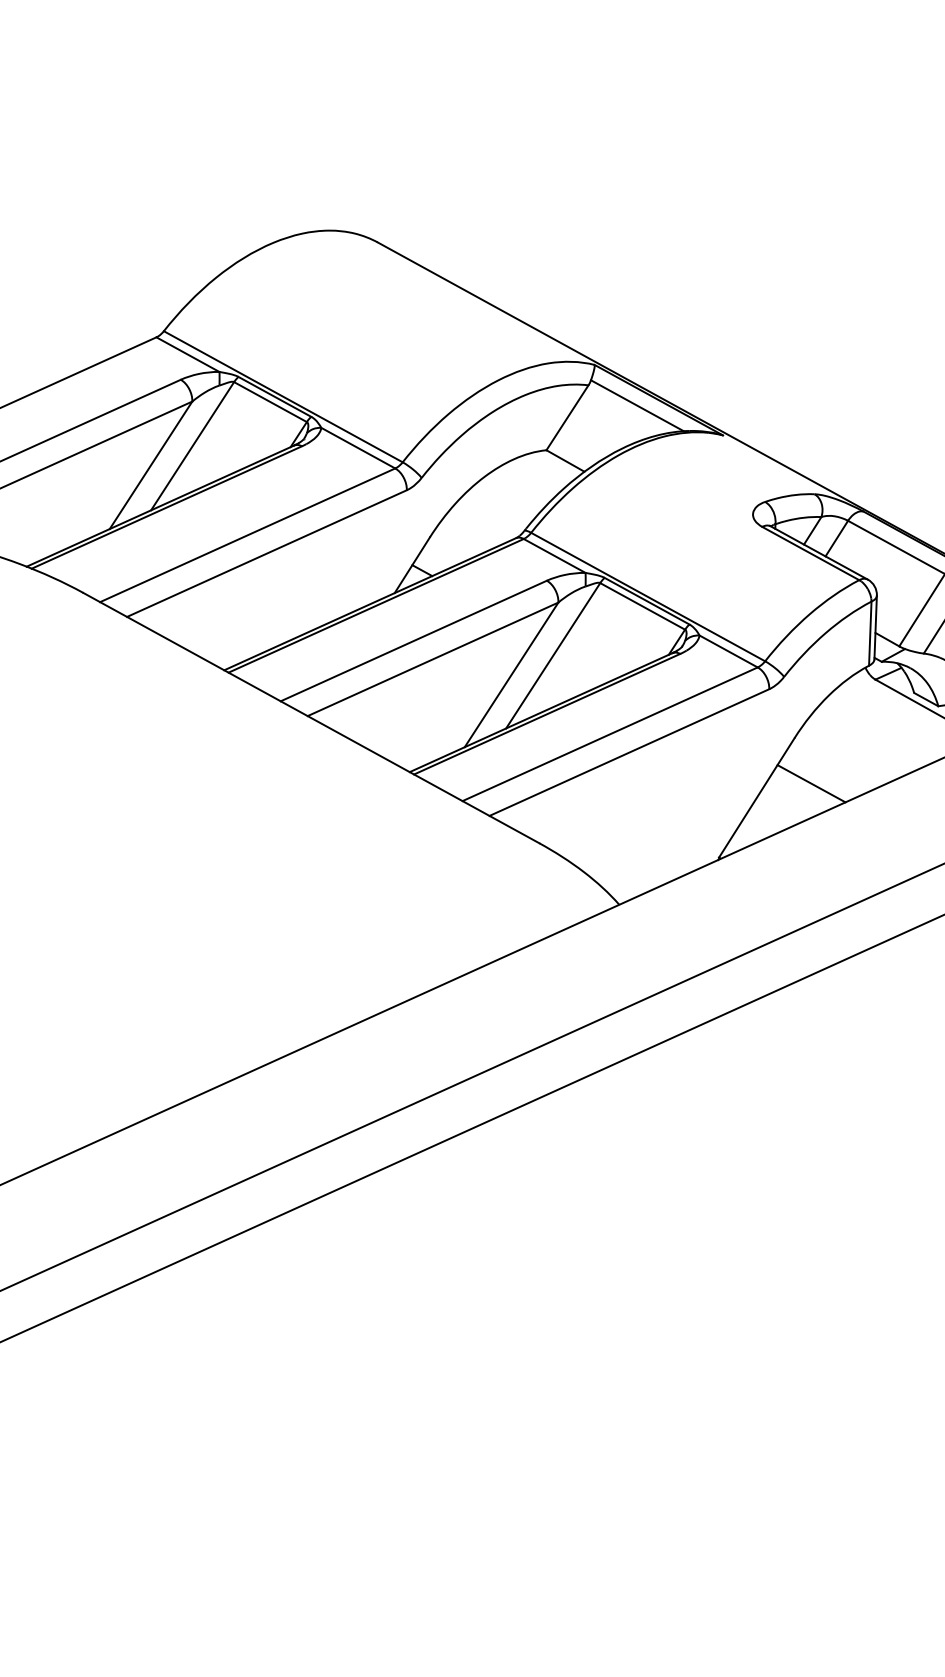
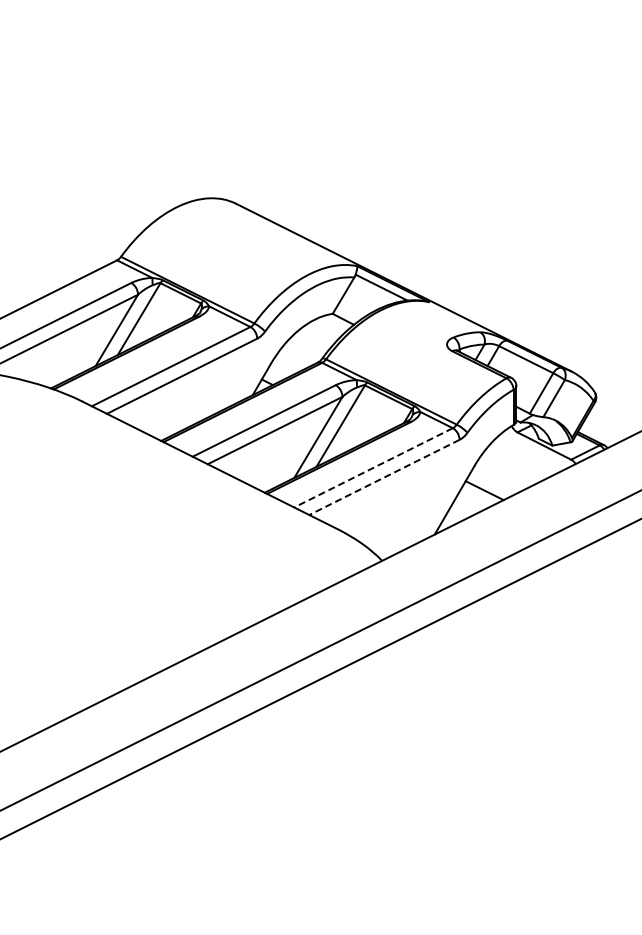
line: (610, 733) -> (373, 467), solid -> dashed
line: (629, 752) -> (384, 477), solid -> dashed

